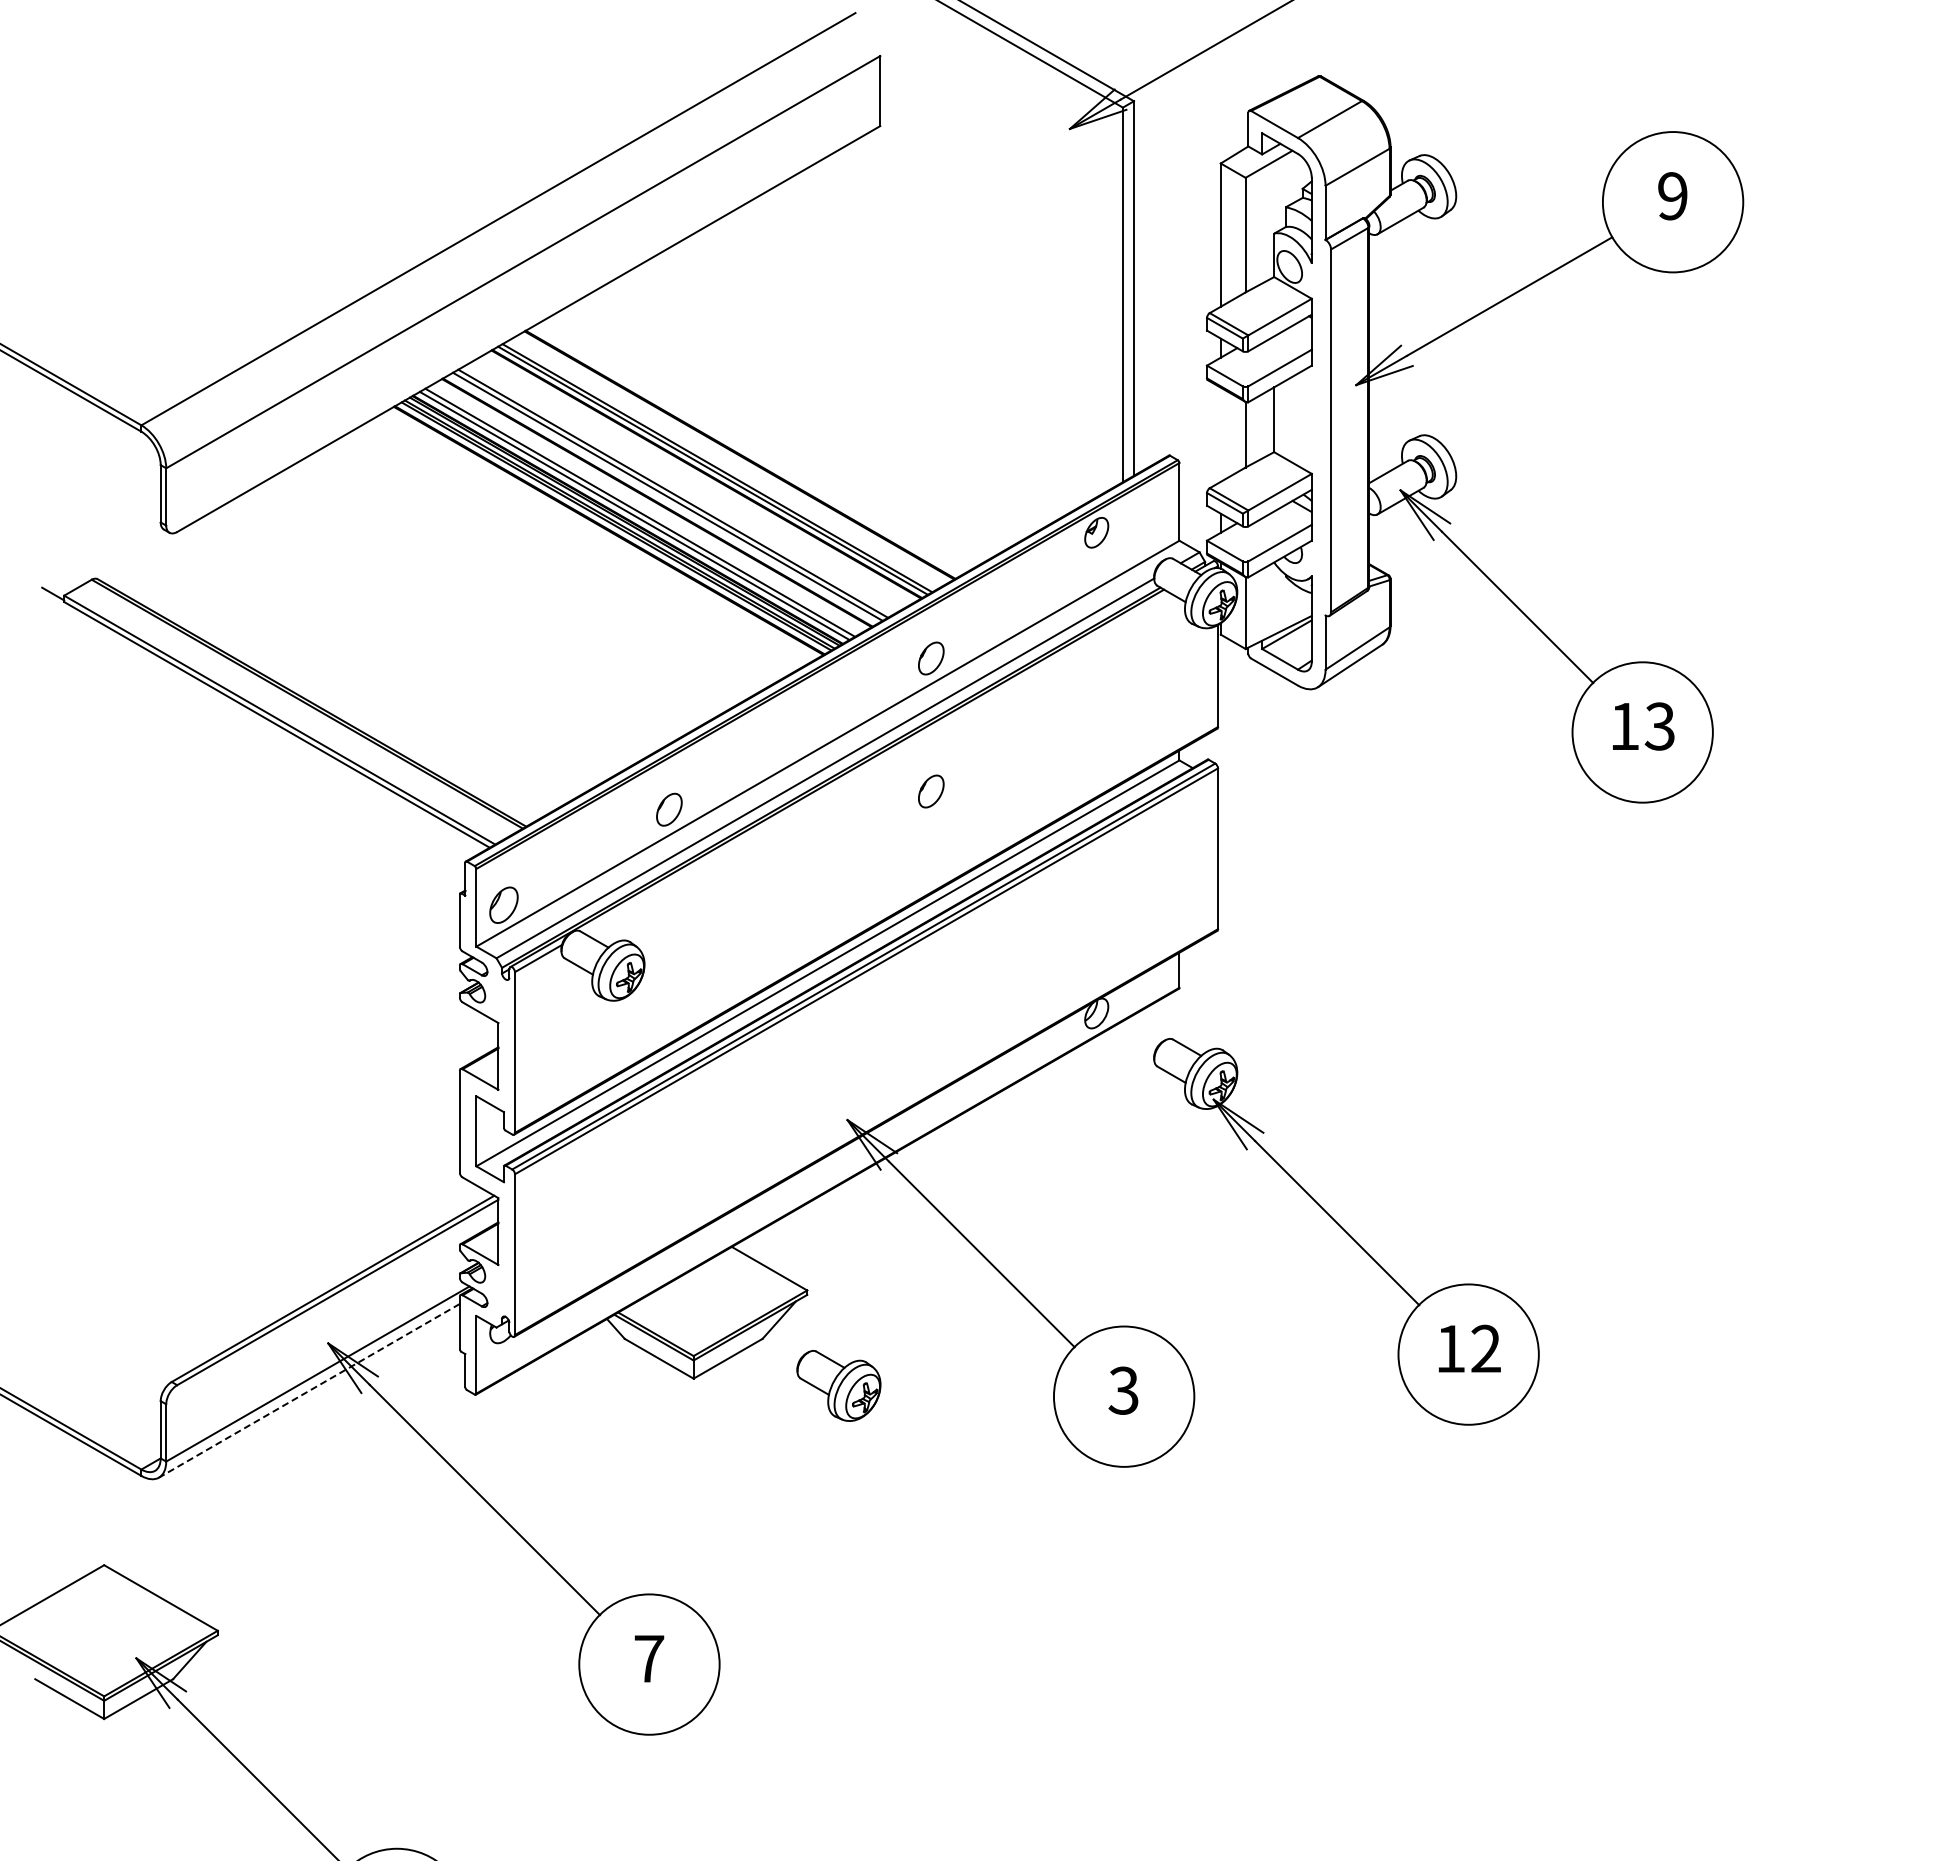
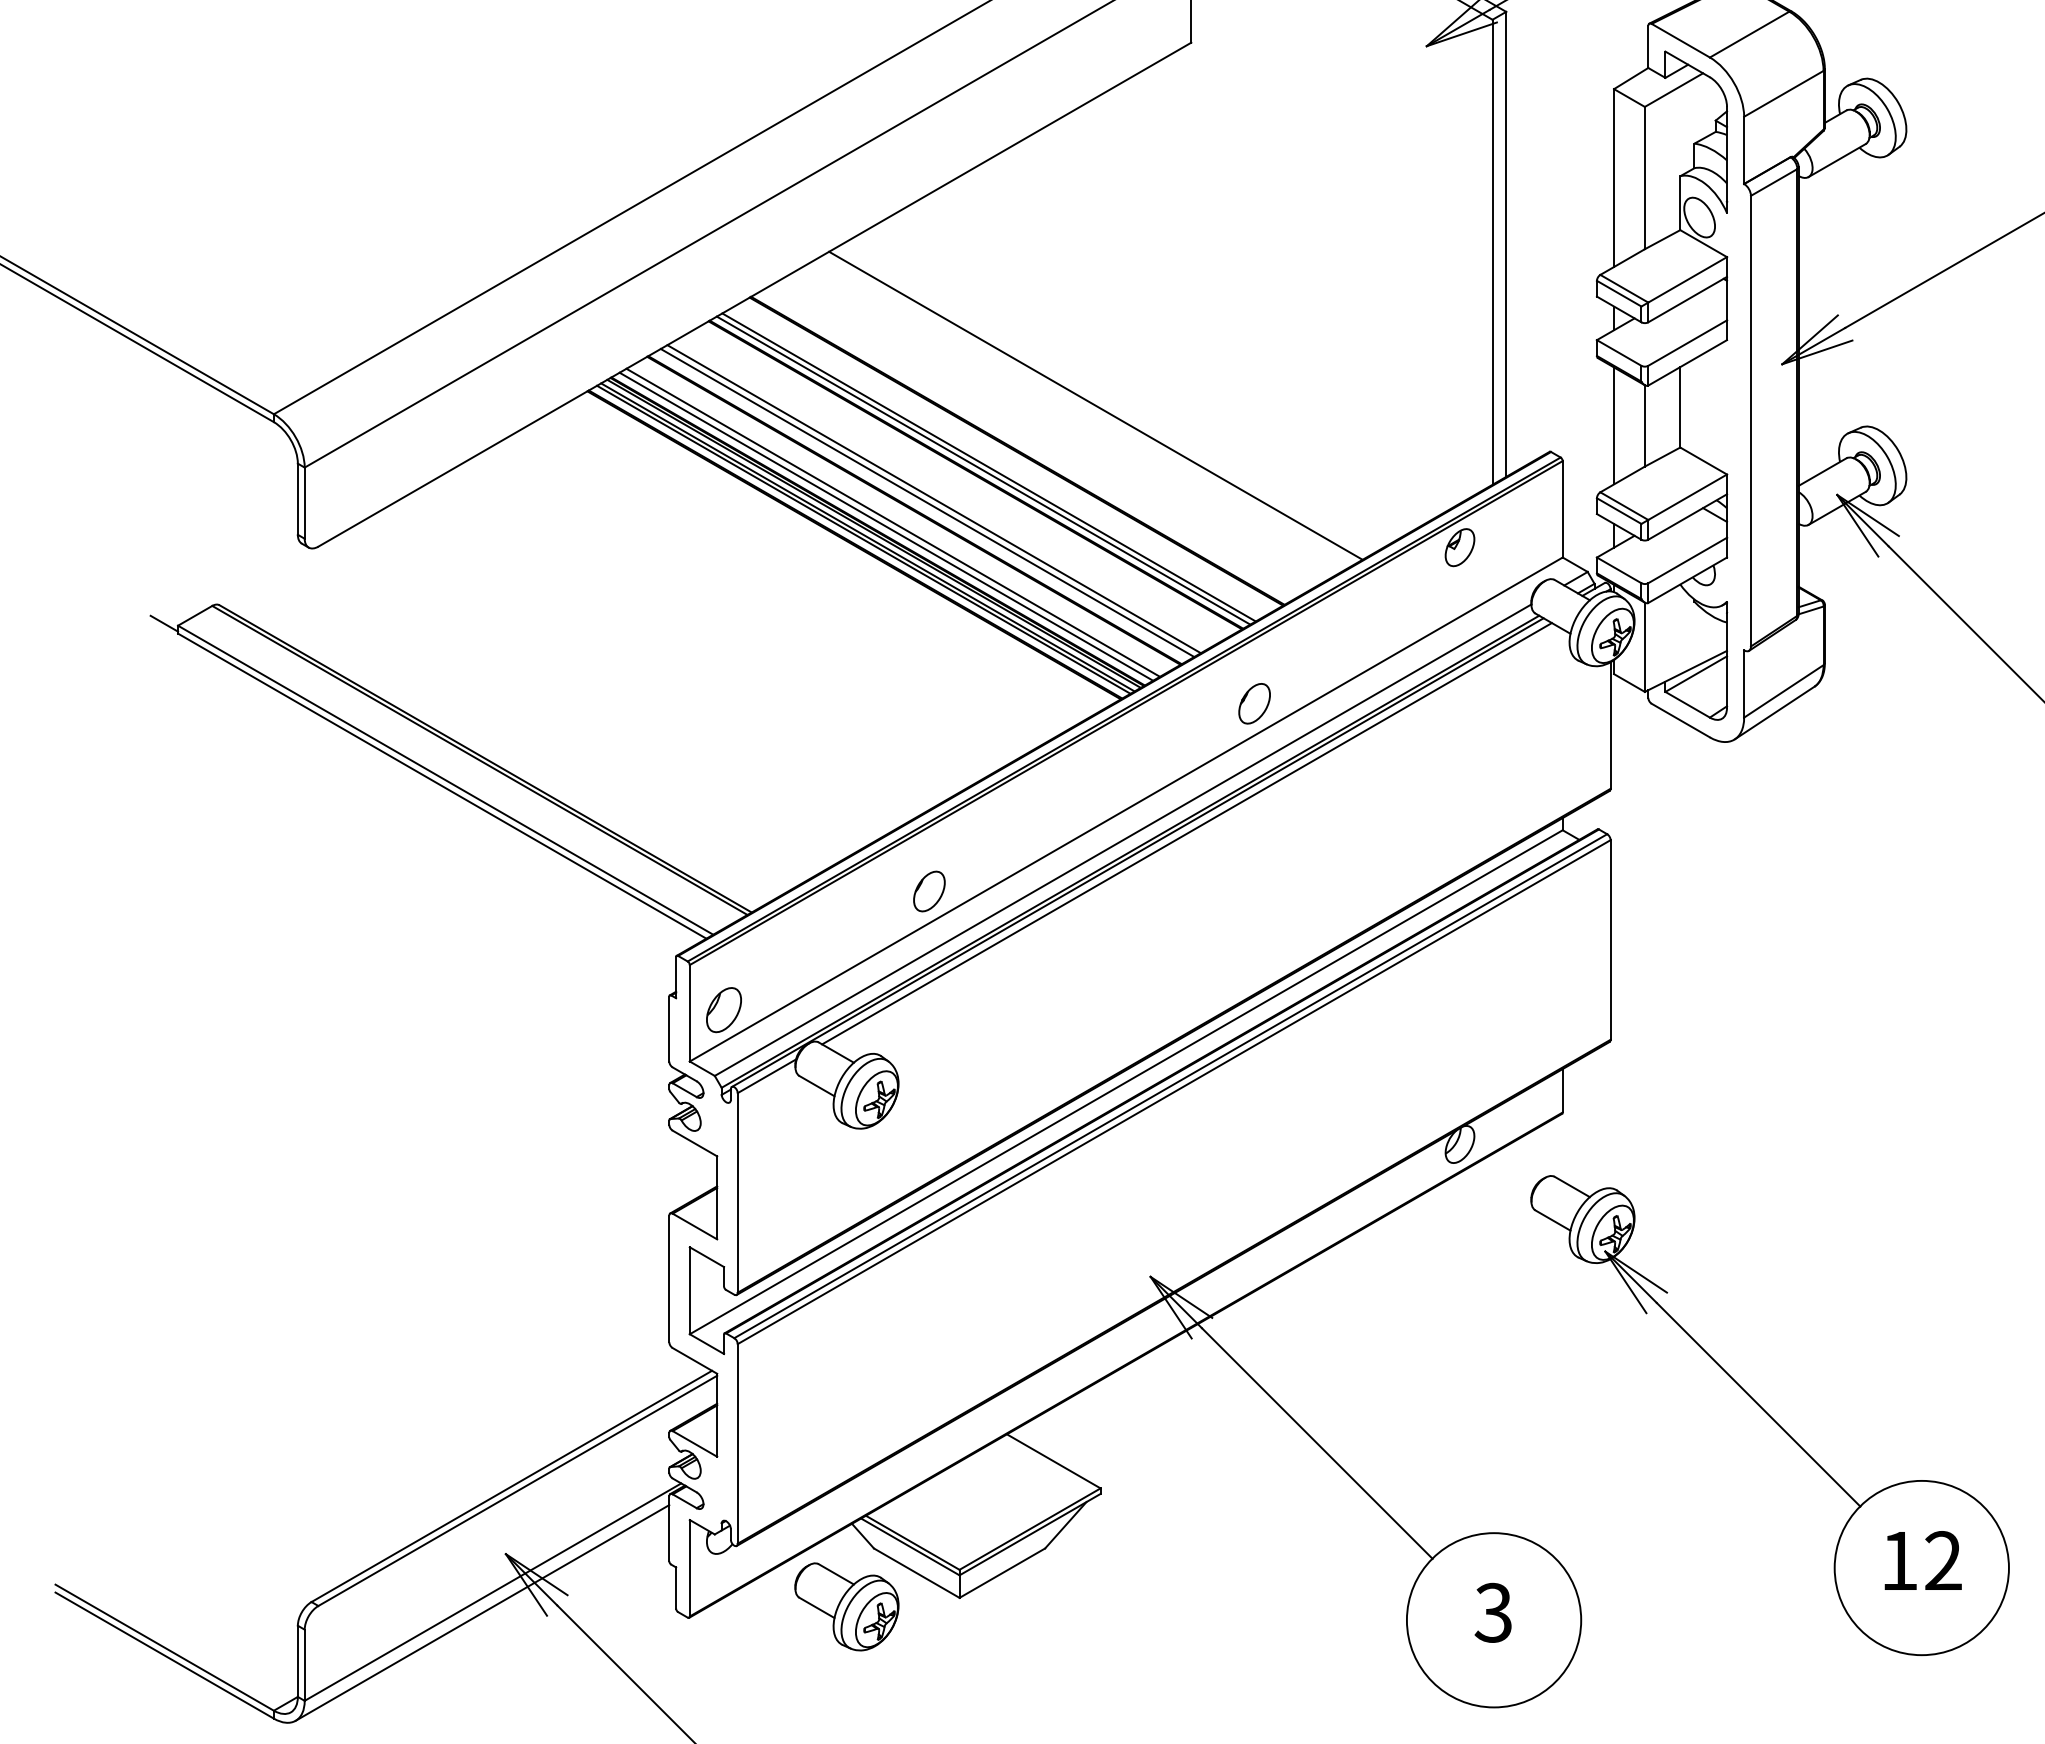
line: (803, 418) -> (1095, 405), added
line: (1220, 434) -> (1613, 425), added
line: (876, 762) -> (1186, 832), added
part: (931, 791) -> (1254, 868), removed
part: (838, 1385) -> (846, 1606), moved
line: (309, 1390) -> (482, 1612), dashed -> solid

